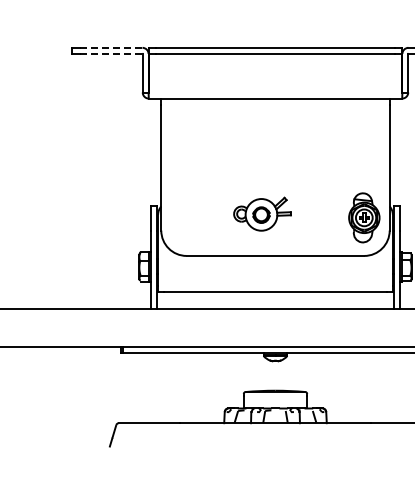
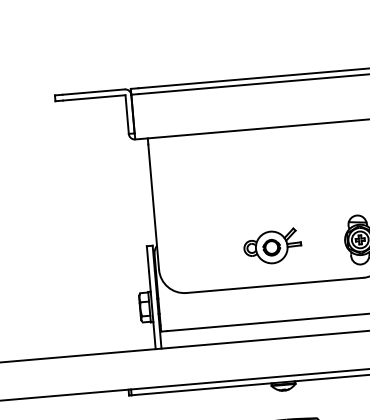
line: (111, 47) -> (93, 91), dashed -> solid
line: (111, 53) -> (94, 97), dashed -> solid
part: (262, 213) -> (272, 246), moved

